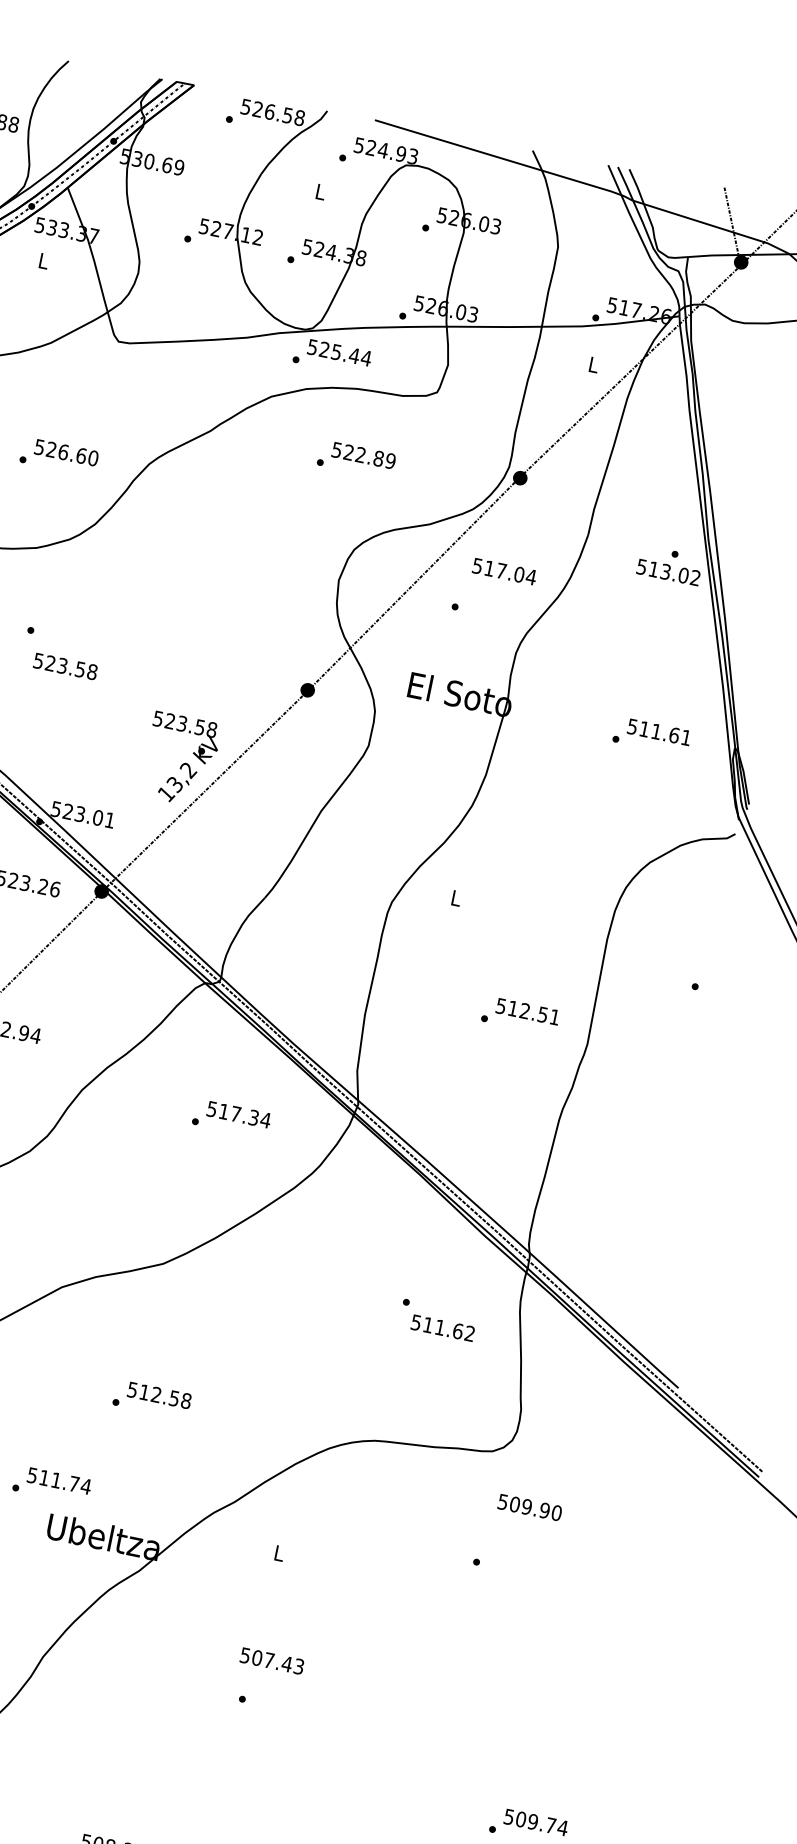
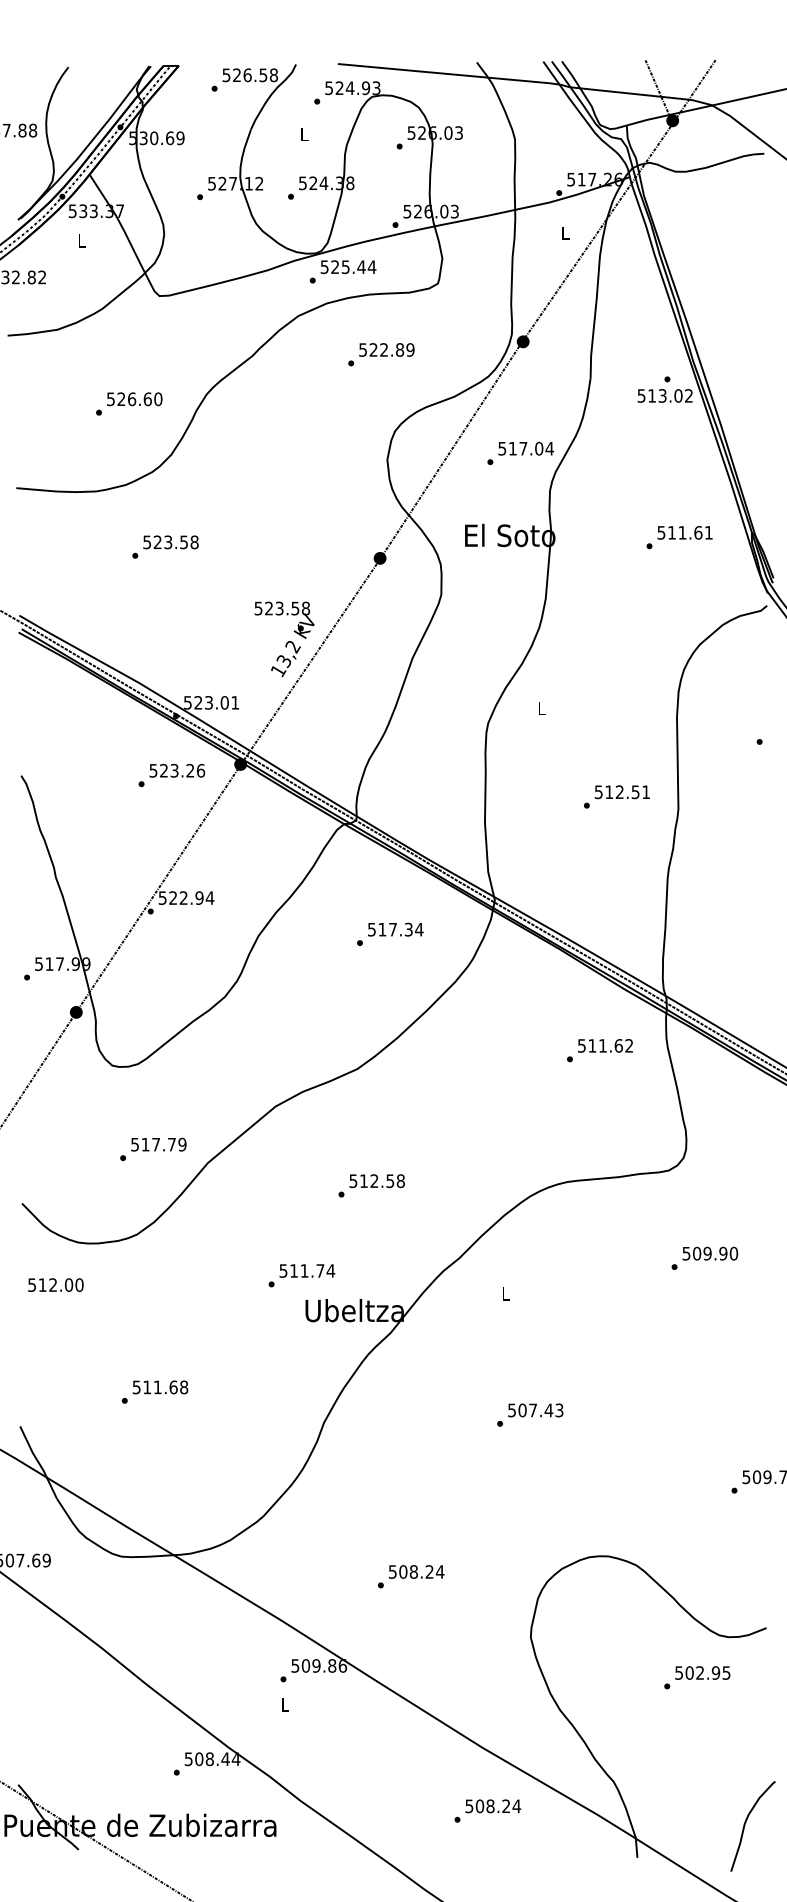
text: (505, 571) -> (526, 448), moved
text: (64, 666) -> (170, 542), moved
text: (443, 1327) -> (605, 1045), moved
text: (530, 1507) -> (710, 1253), moved
text: (271, 1661) -> (535, 1410), moved

